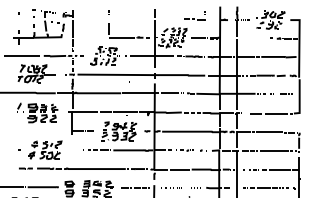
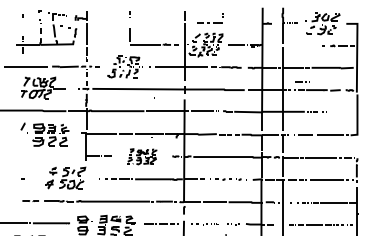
part: (194, 15) -> (210, 18), moved
line: (286, 93) -> (302, 81), moved
part: (119, 131) -> (142, 156), size x0.7
part: (44, 149) -> (65, 177), moved

